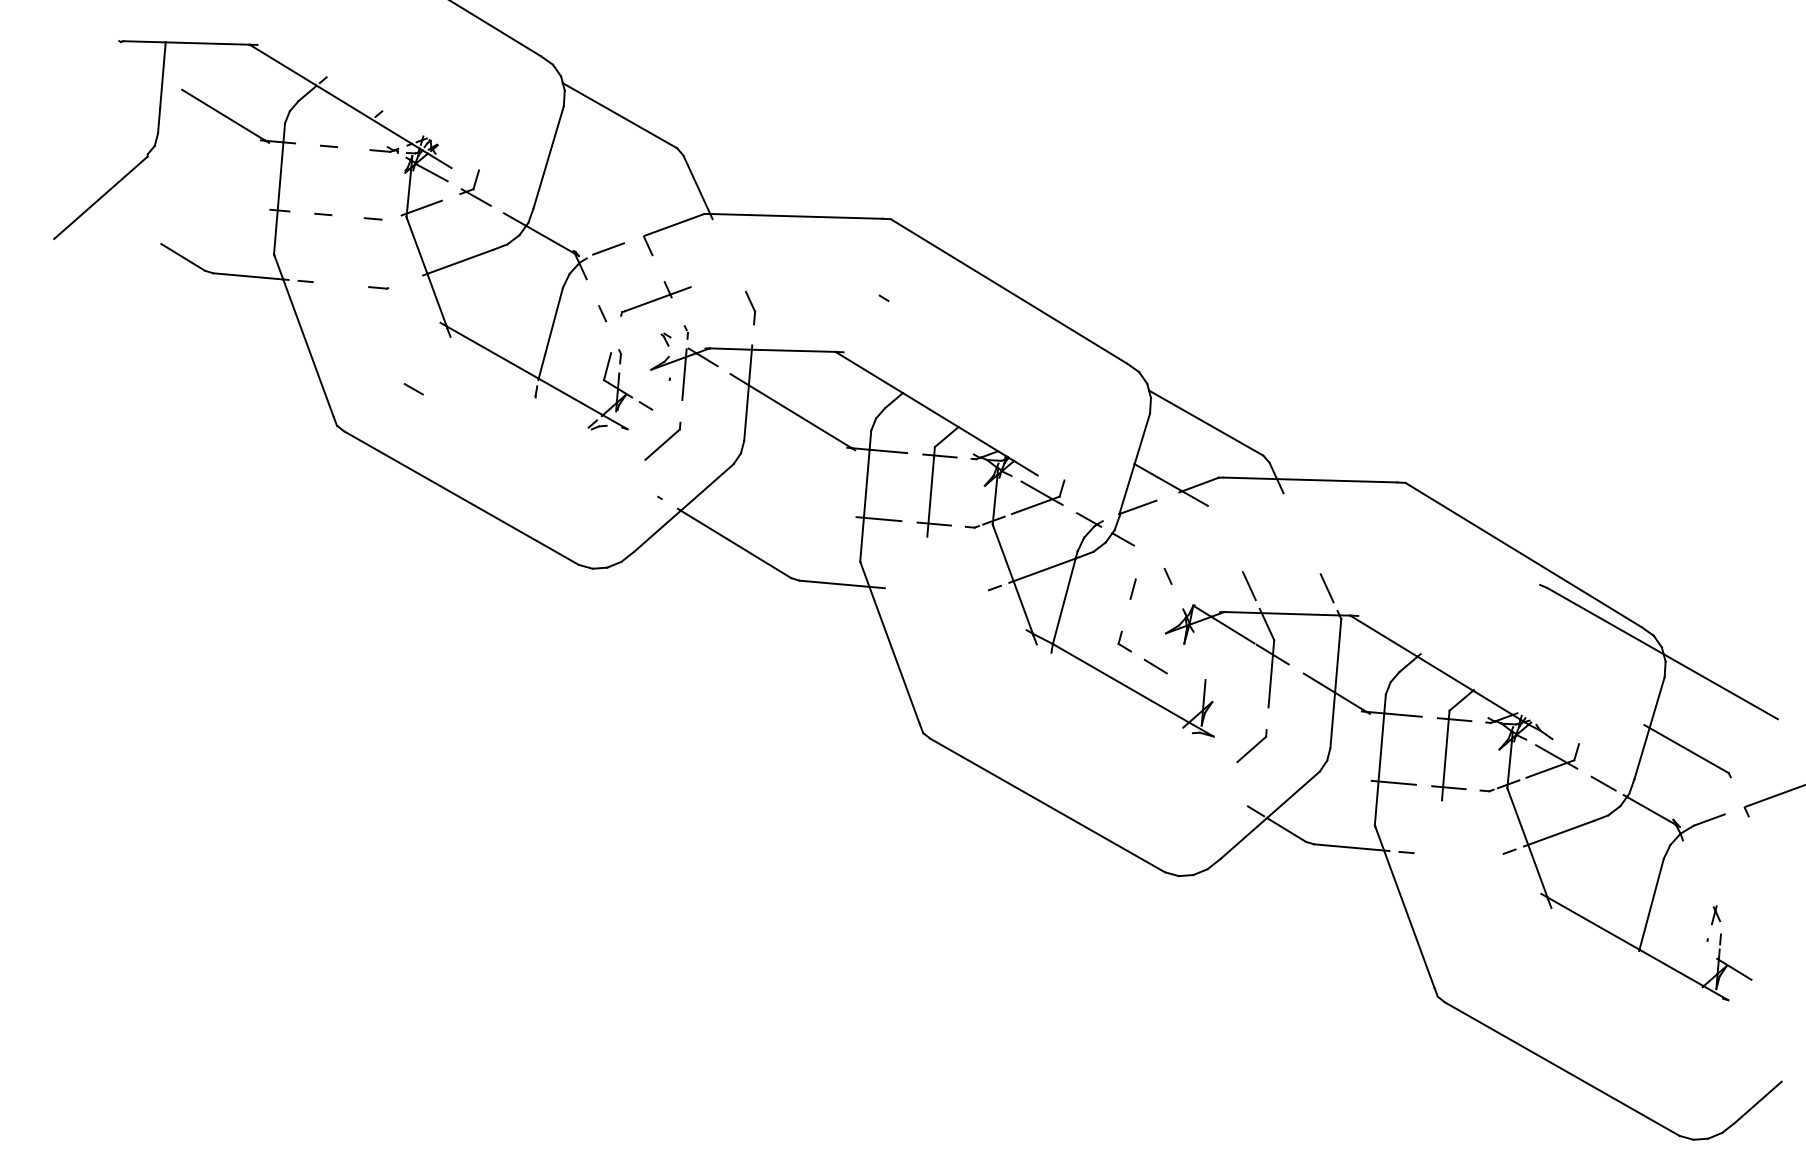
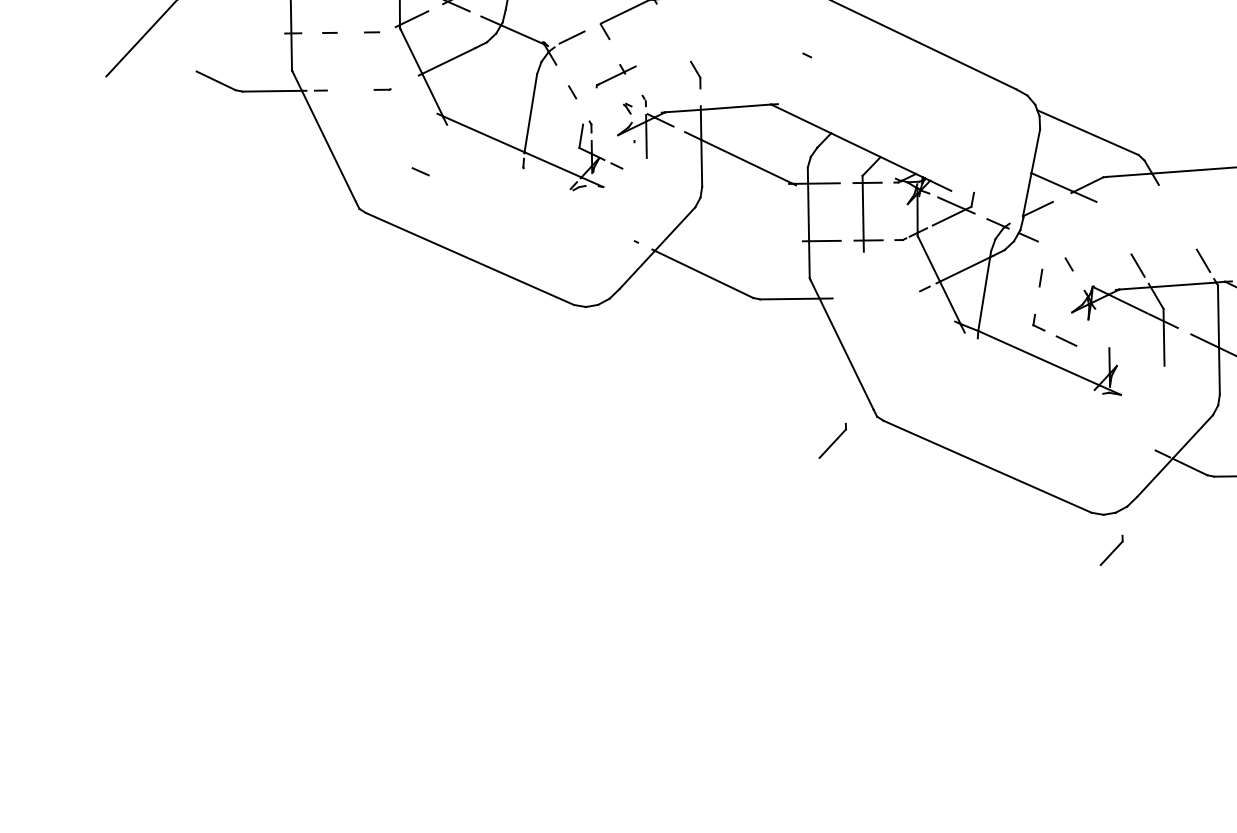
part: (655, 298) -> (615, 75), size x0.7
part: (662, 440) -> (832, 440), moved
part: (1251, 746) -> (1111, 550), moved

